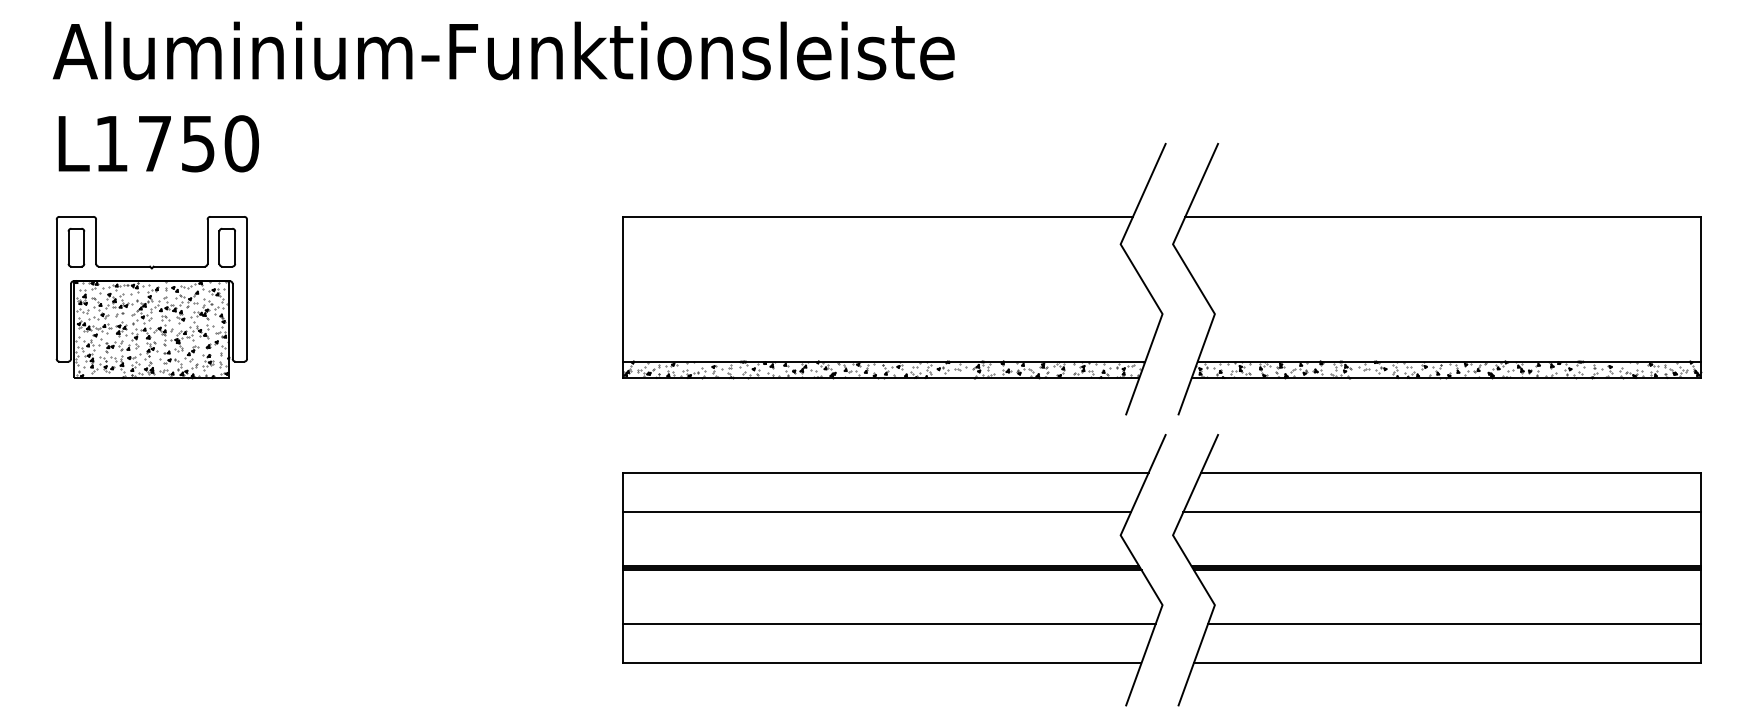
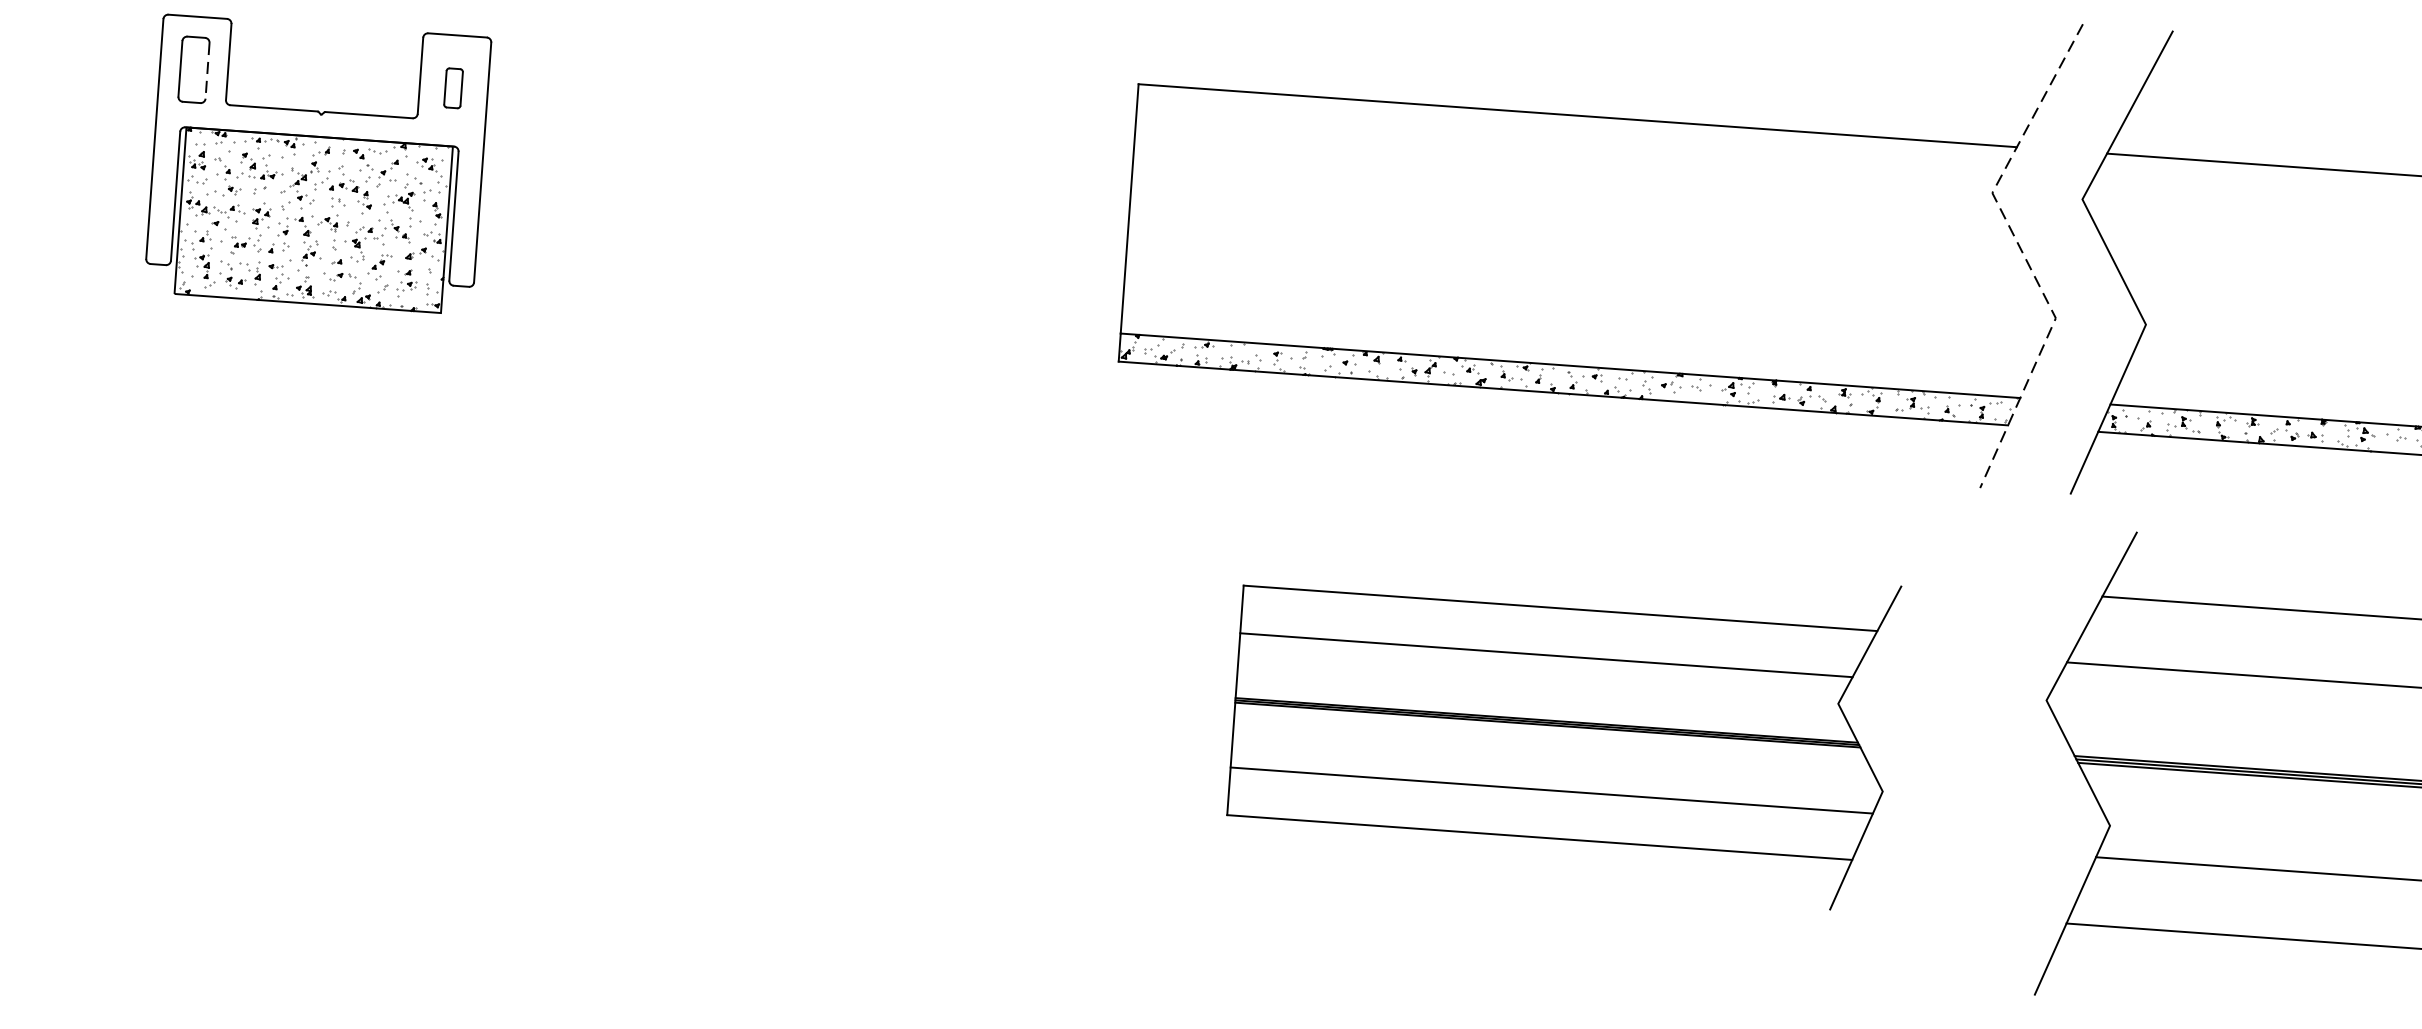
part: (226, 247) -> (452, 88), size x0.6
line: (84, 248) -> (207, 72), solid -> dashed
line: (1141, 278) -> (2023, 254), solid -> dashed
part: (894, 570) -> (1562, 726), size x0.7

